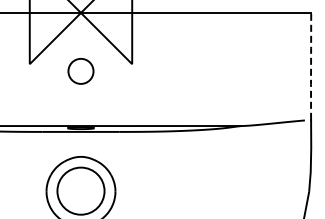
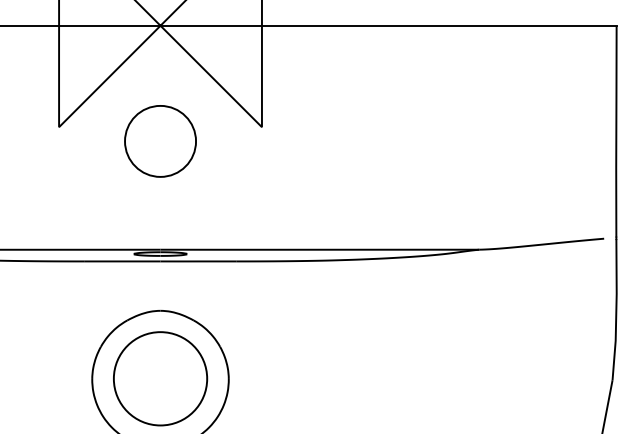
line: (311, 65) -> (617, 129), dashed -> solid
circle: (80, 71) -> (159, 141), size x1.43

